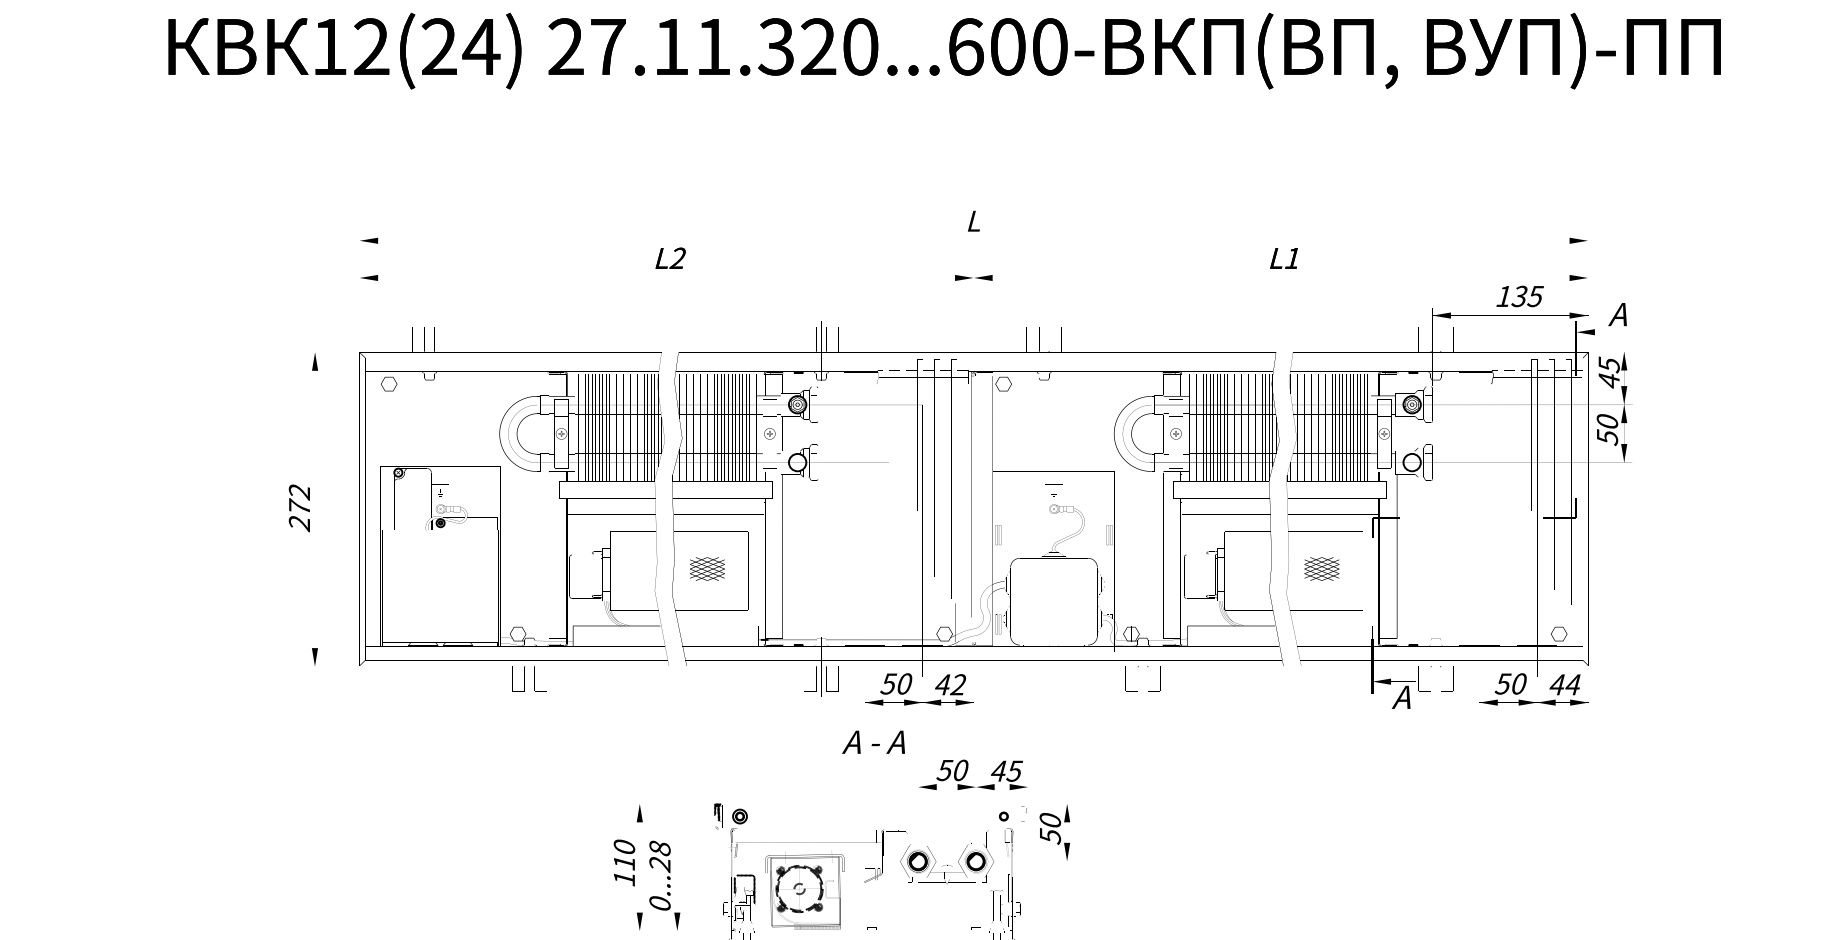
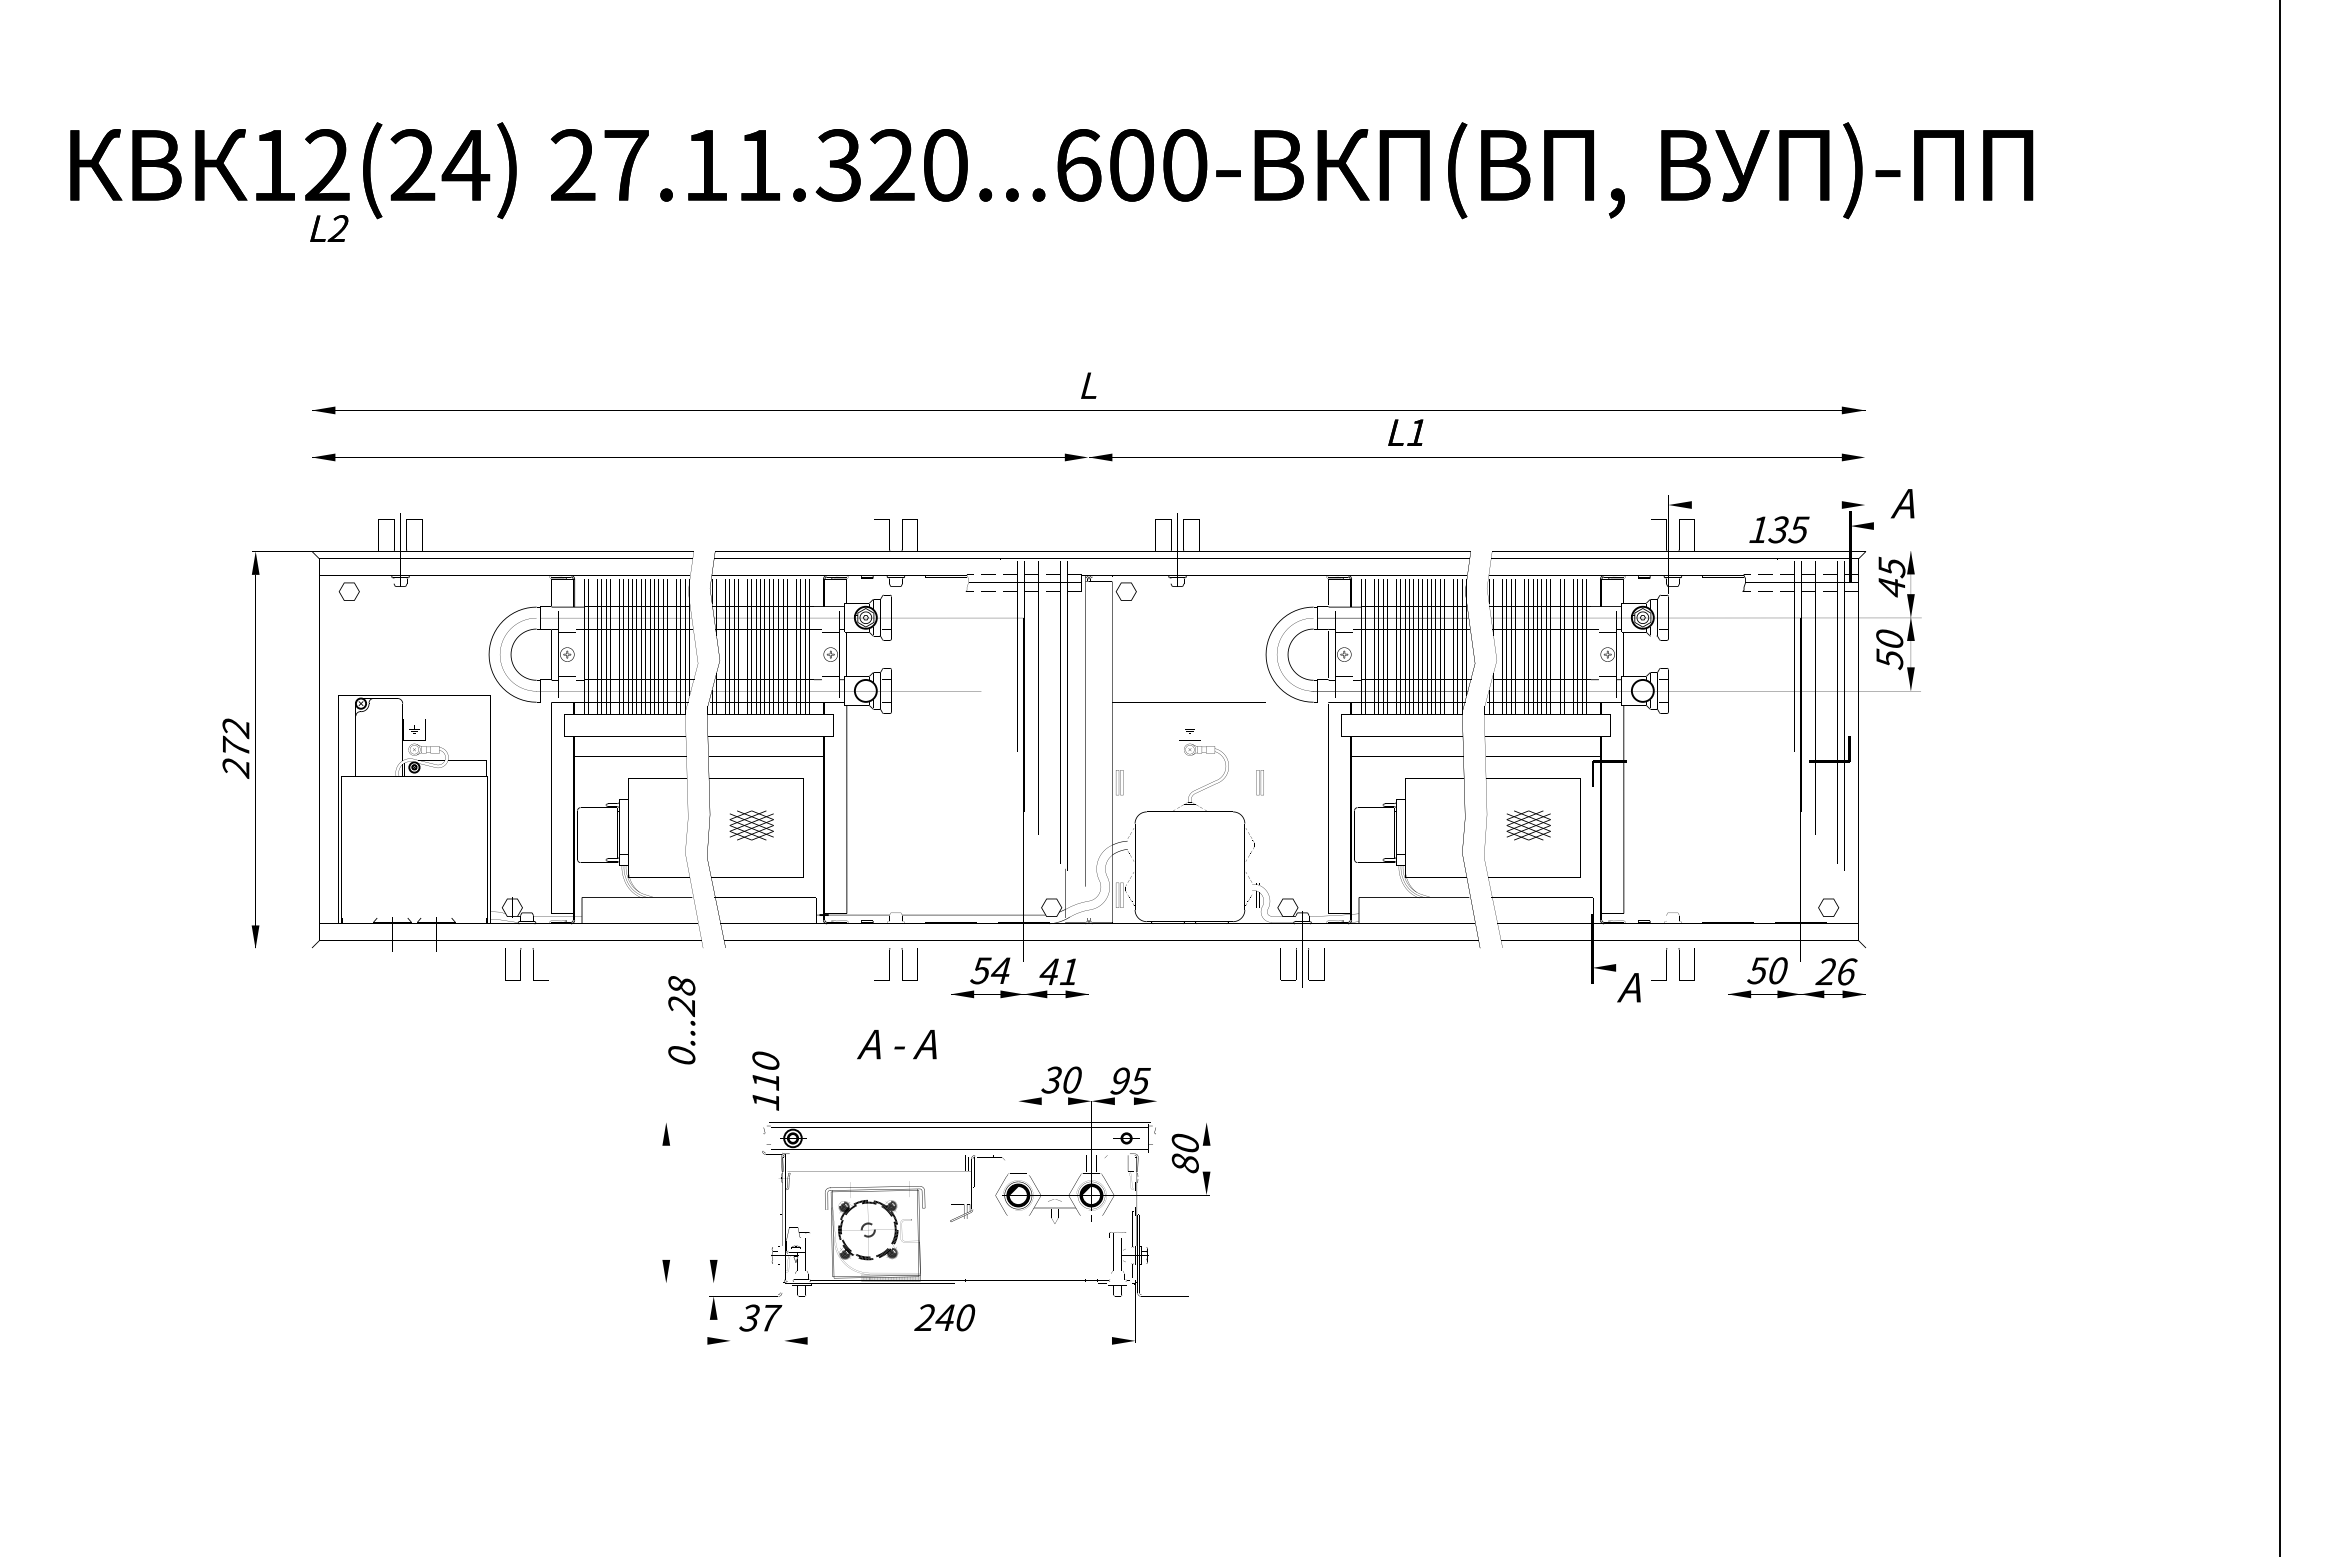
text: (670, 258) -> (329, 228), moved
text: (1283, 258) -> (1405, 432), moved
text: (1520, 296) -> (1779, 529), moved
text: (904, 683) -> (1000, 970), 50 -> 54
text: (957, 684) -> (1068, 971), 42 -> 41
text: (1565, 684) -> (1836, 971), 44 -> 26
text: (873, 742) -> (896, 1044), moved
text: (944, 769) -> (1051, 1079), 50 -> 30
text: (998, 770) -> (1119, 1080), 45 -> 95
hatch: (717, 811) -> (764, 1132), removed
text: (1049, 836) -> (1184, 1163), 50 -> 80
text: (624, 862) -> (765, 1080), moved
text: (659, 875) -> (681, 1020), moved
hatch: (744, 889) -> (798, 1230), removed

